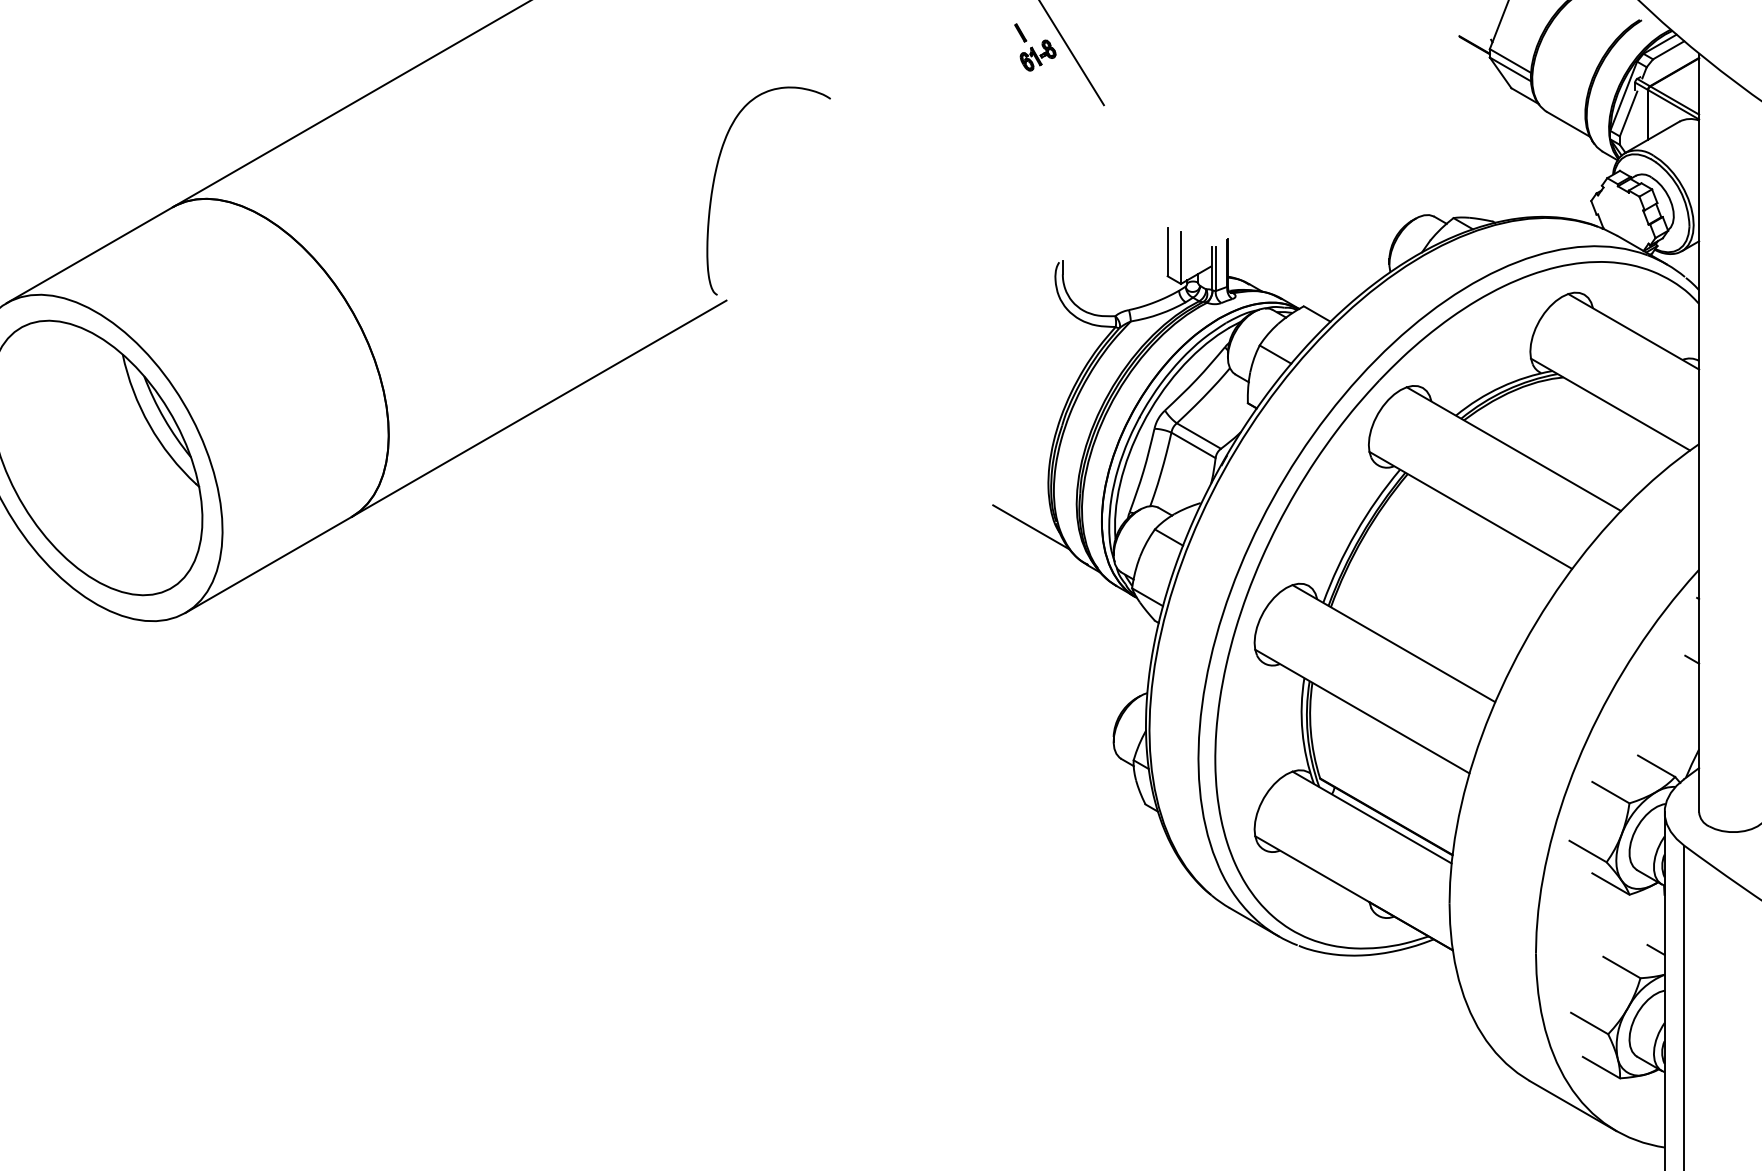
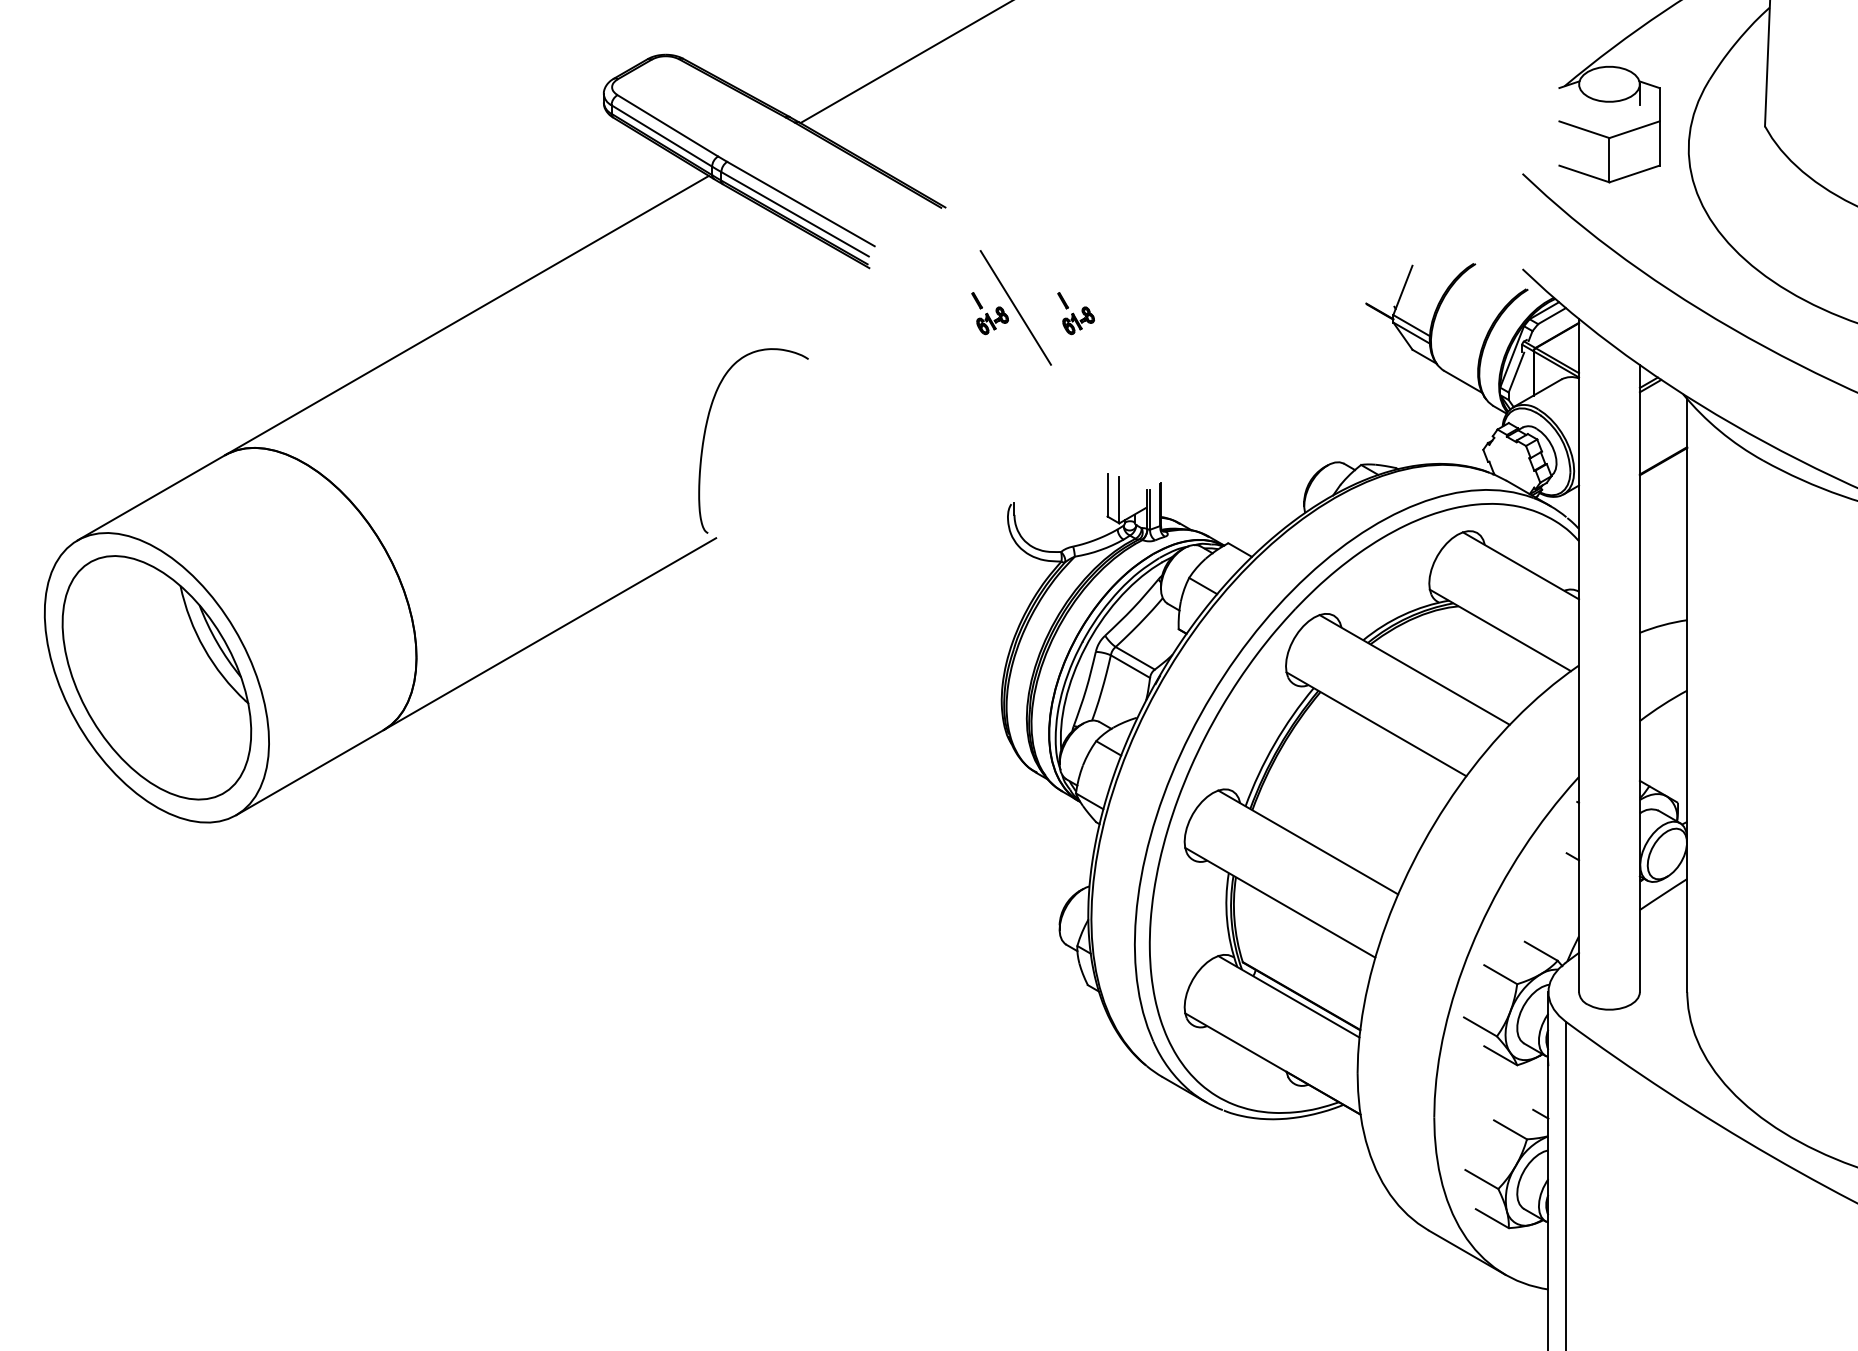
part: (1131, 47) -> (1075, 313), added
line: (1031, 526) -> (986, 738), removed

